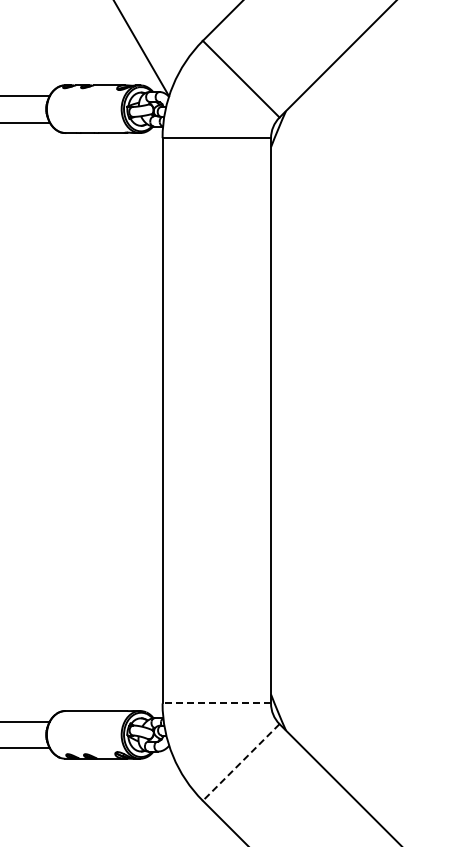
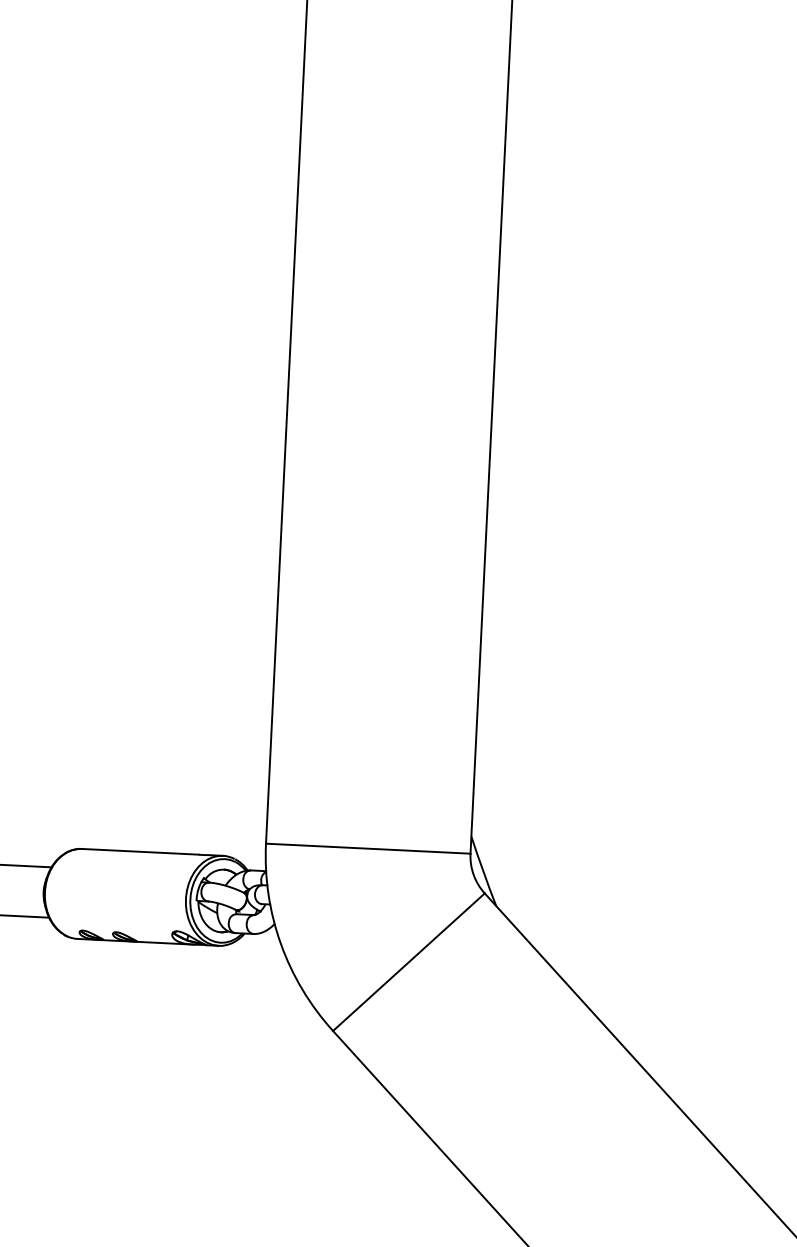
line: (216, 703) -> (367, 848), dashed -> solid
line: (240, 762) -> (407, 962), dashed -> solid

